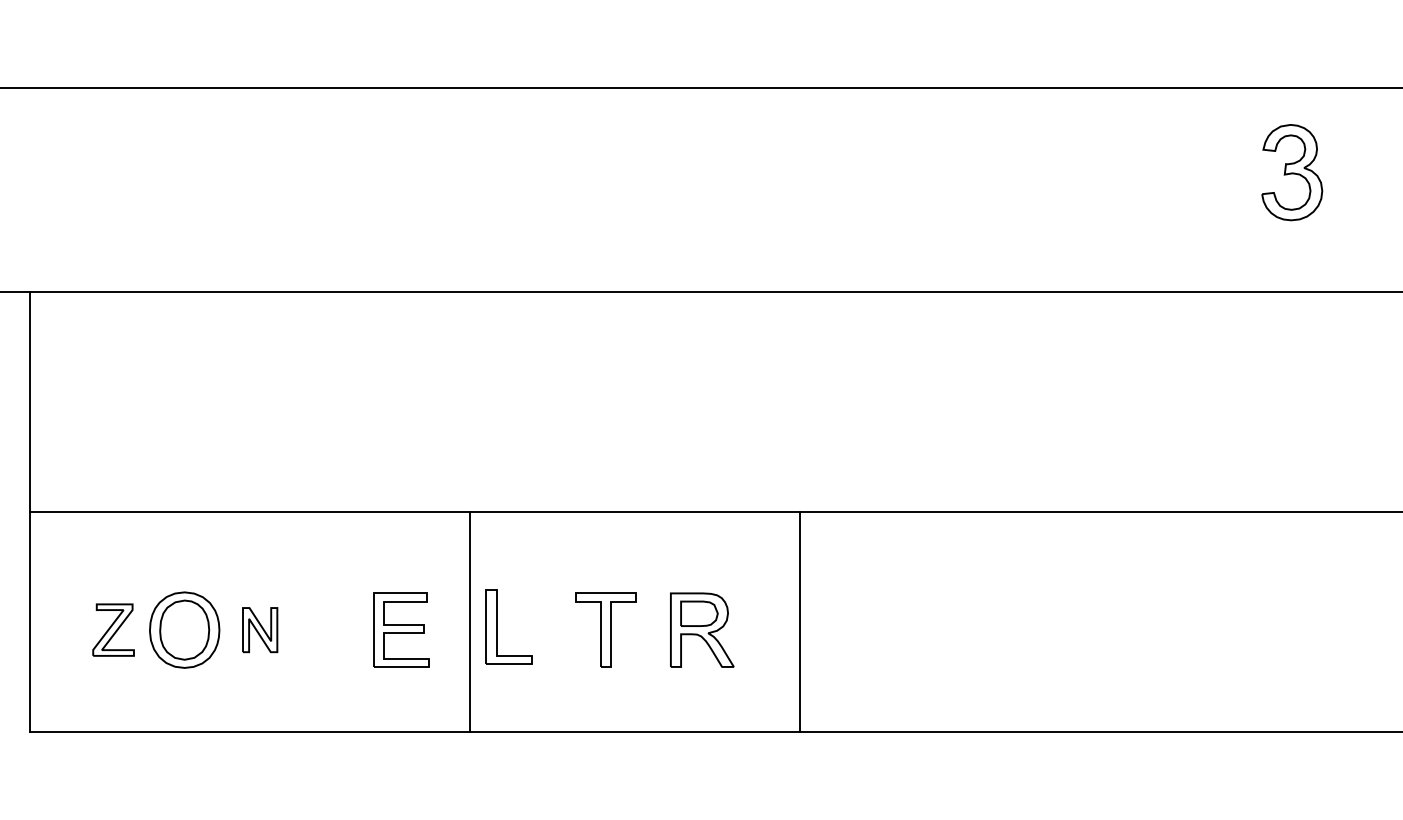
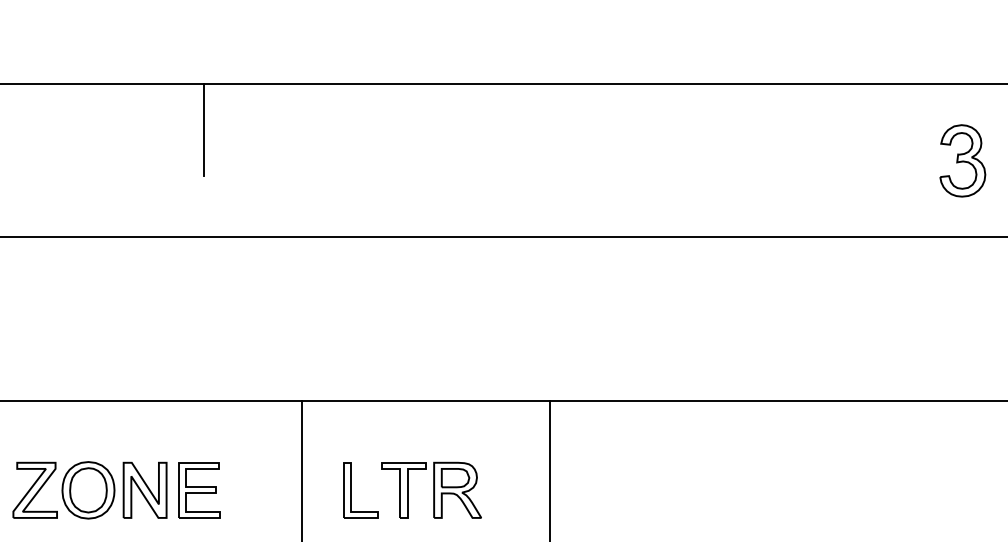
line: (338, 149) -> (203, 130), added
part: (1292, 172) -> (963, 160), moved
part: (497, 626) -> (352, 489), moved
part: (113, 629) -> (35, 489), size x1.43
part: (259, 629) -> (144, 489), size x1.67
part: (401, 629) -> (199, 489), moved
part: (702, 629) -> (457, 489), moved

